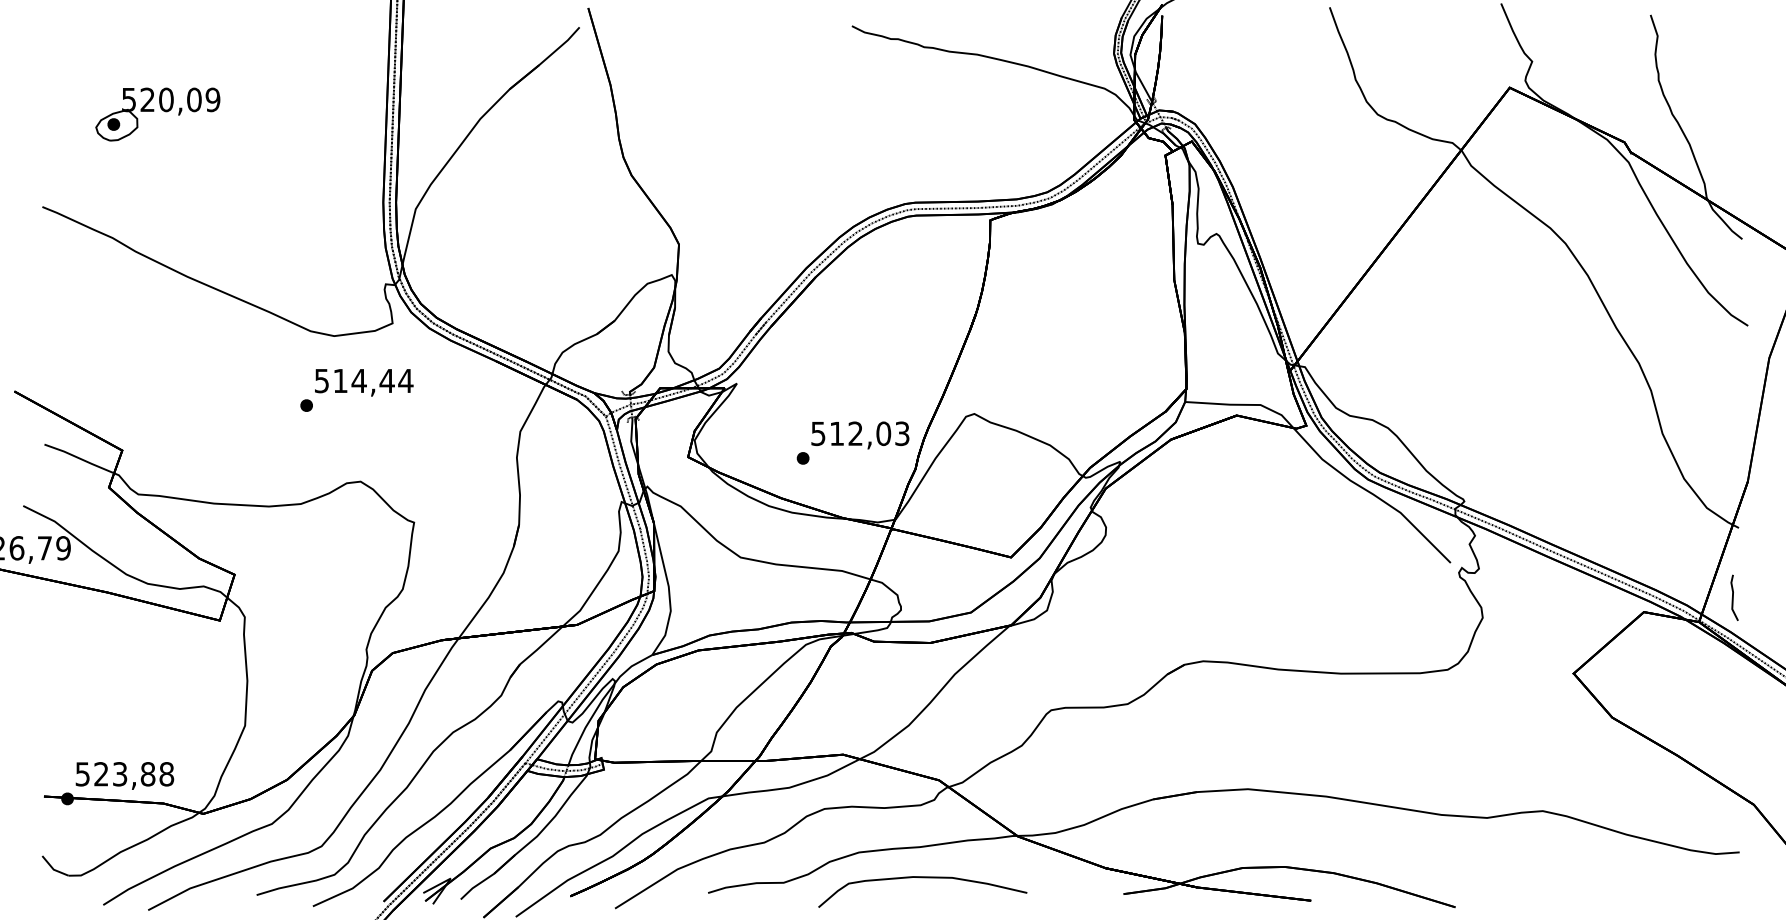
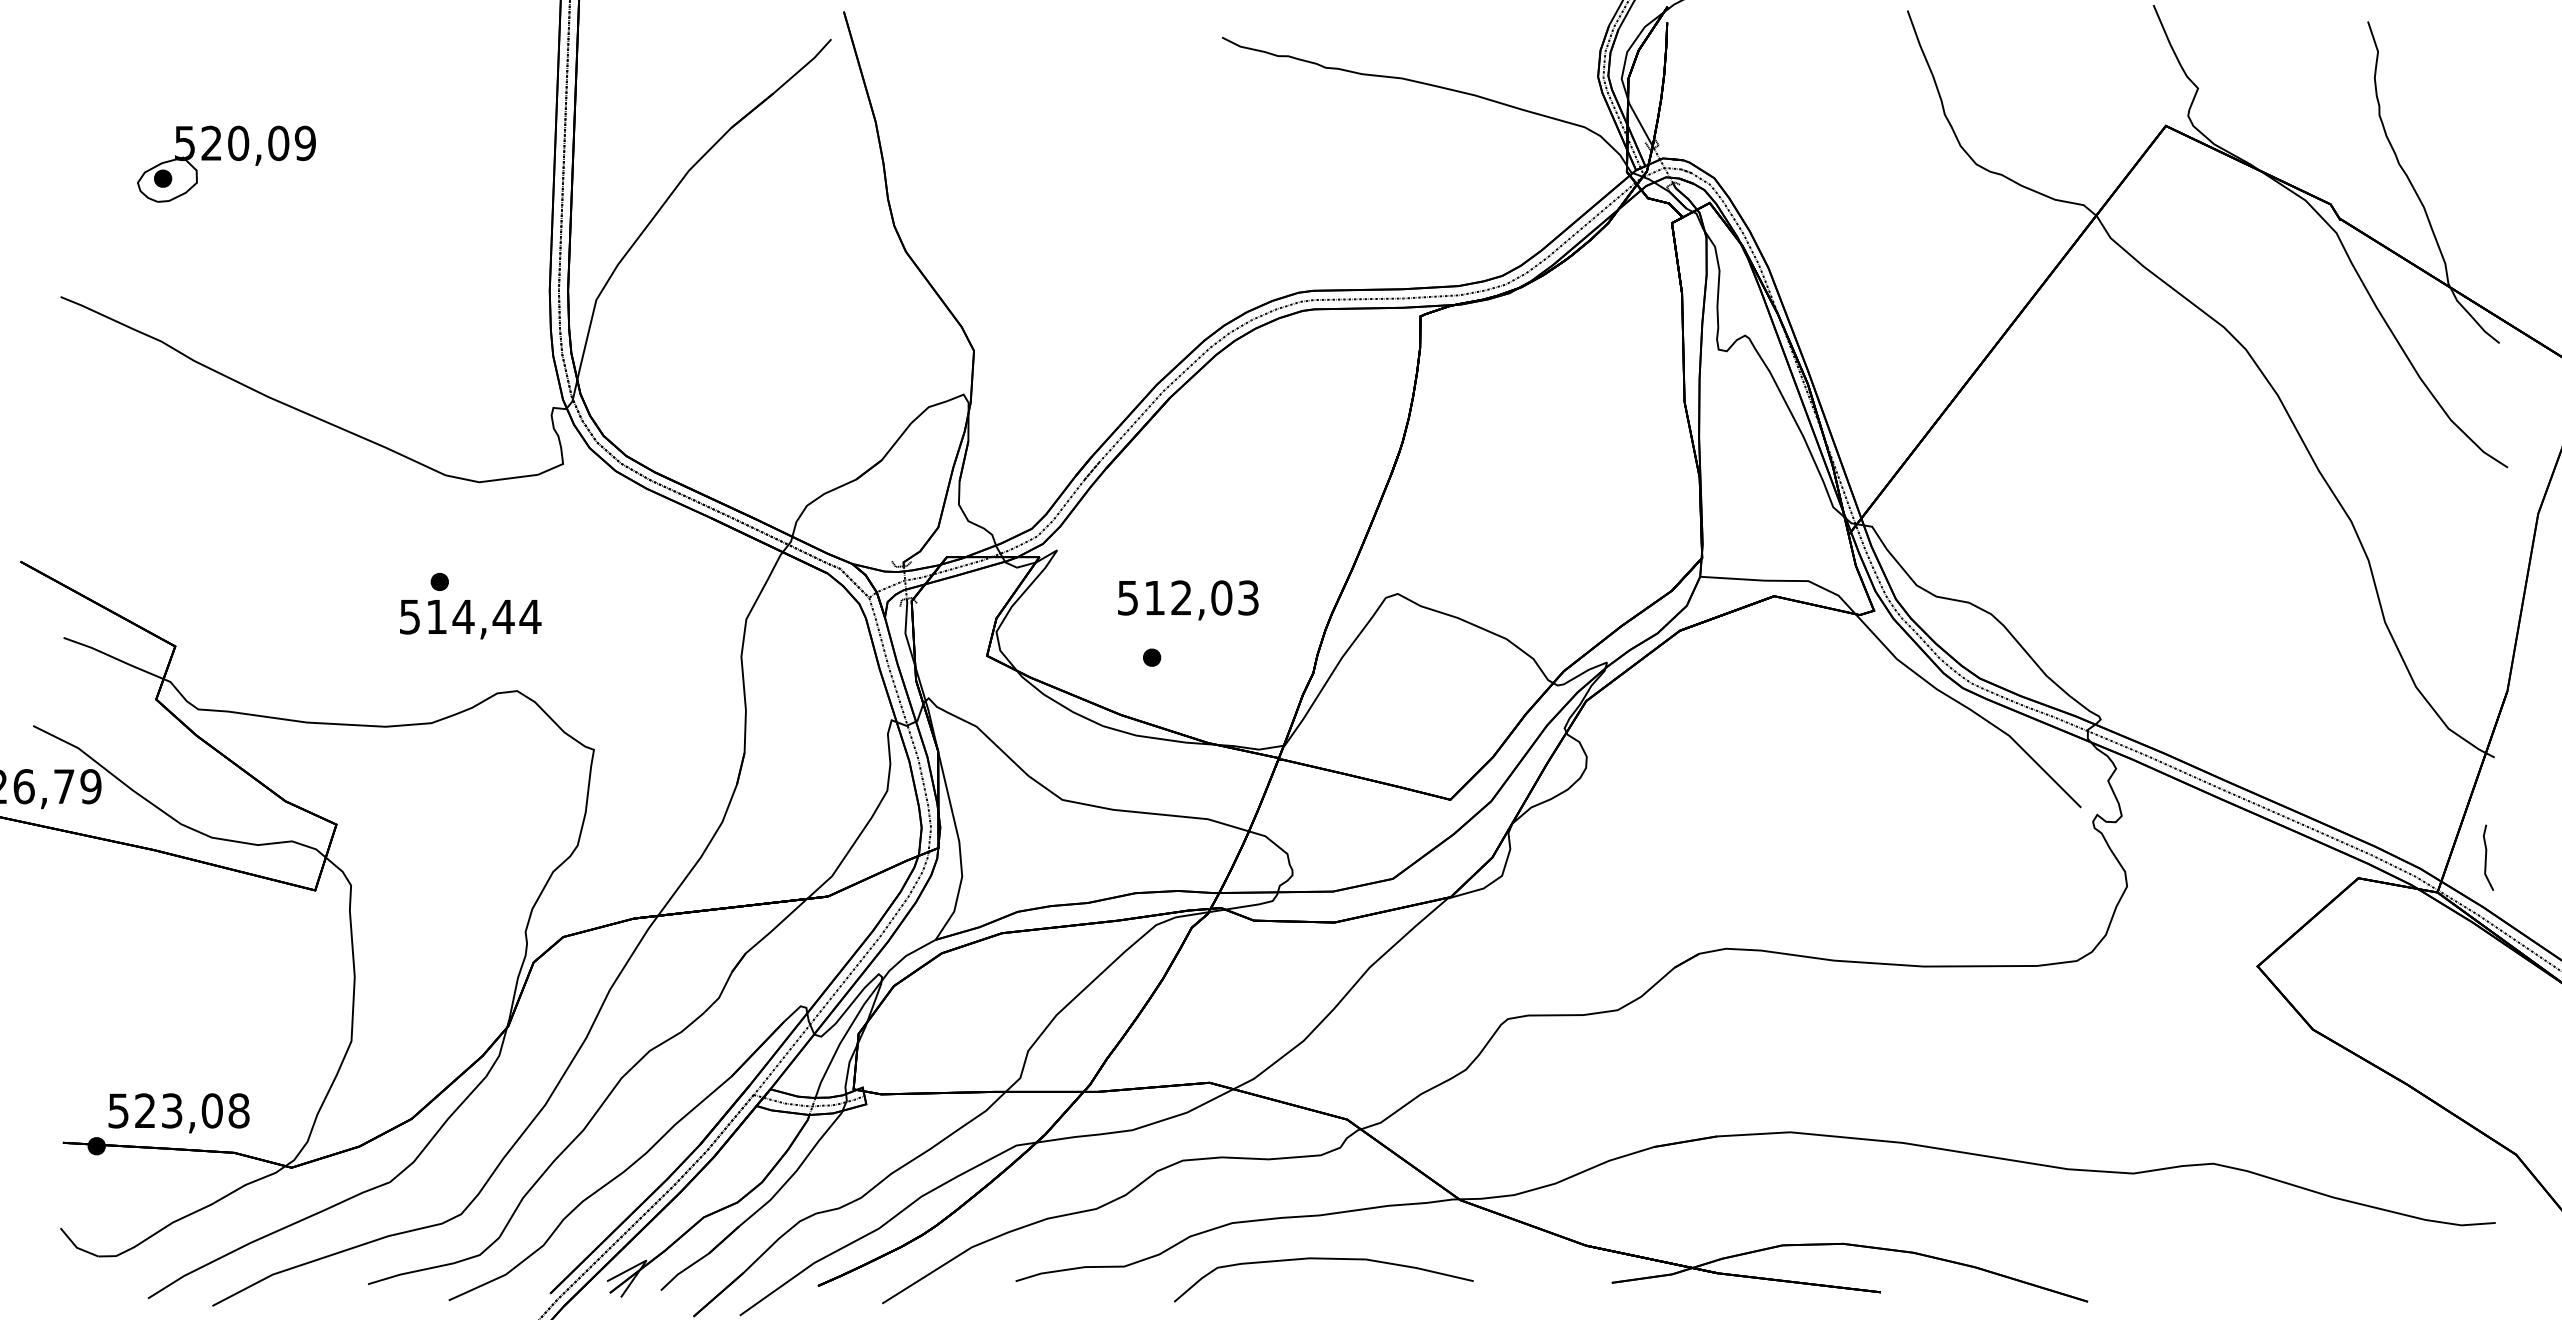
text: (364, 382) -> (471, 619), moved
text: (860, 435) -> (1188, 600), moved
text: (147, 774) -> (211, 1111), 523,88 -> 523,08

